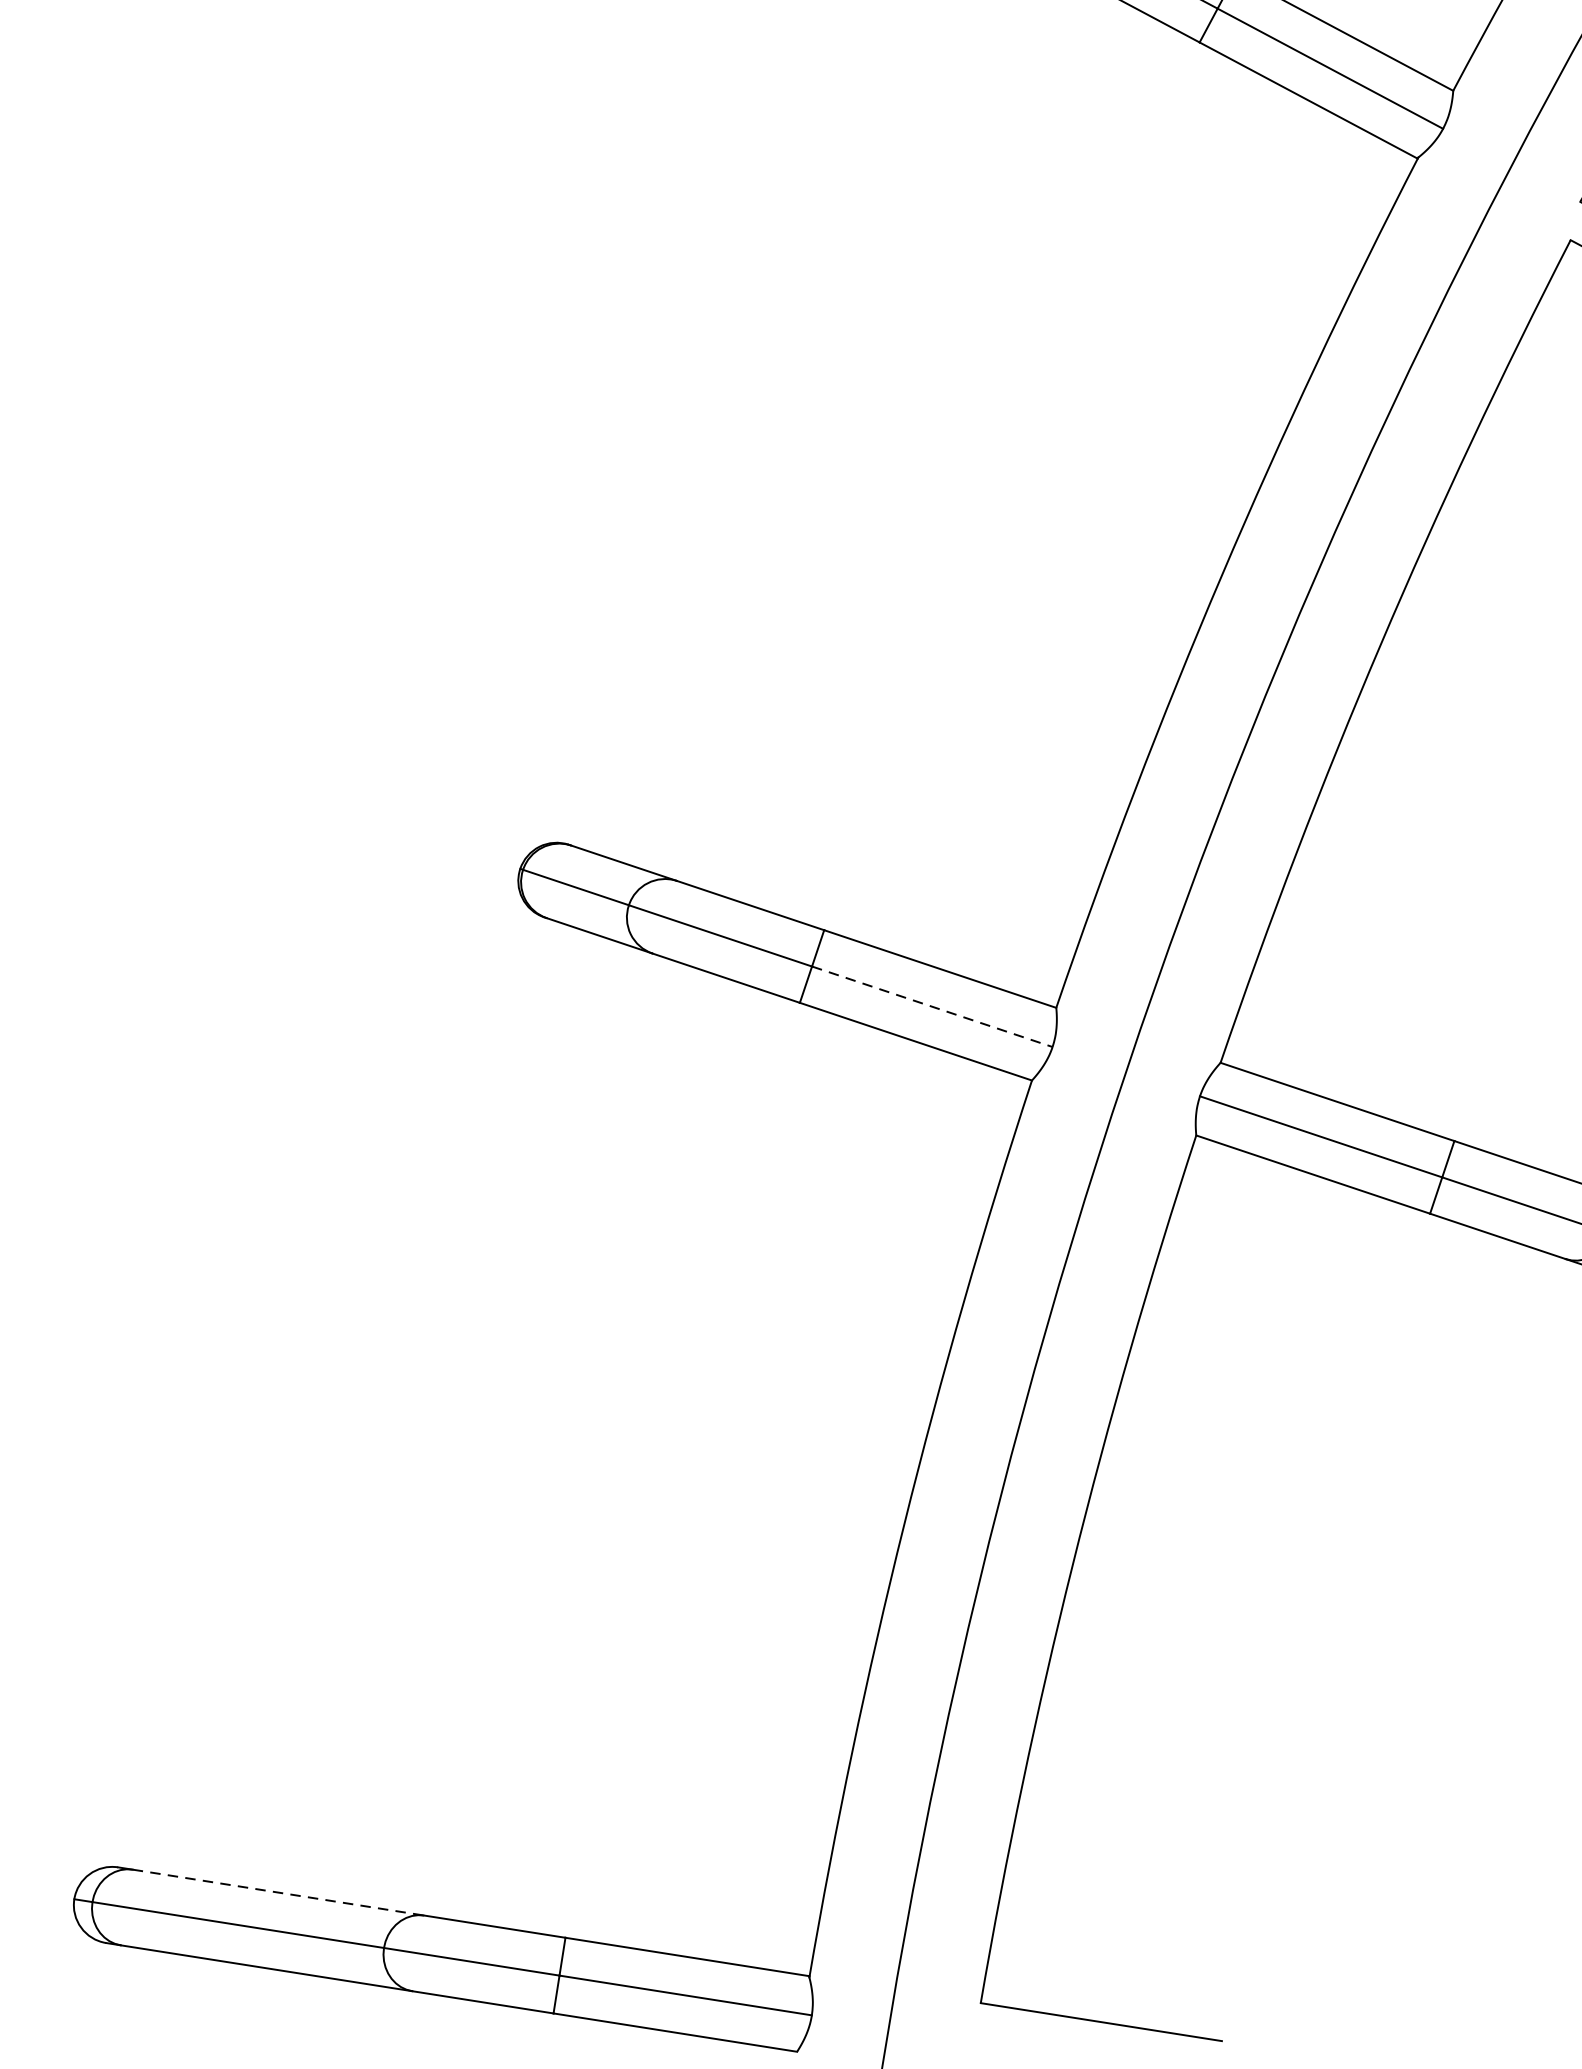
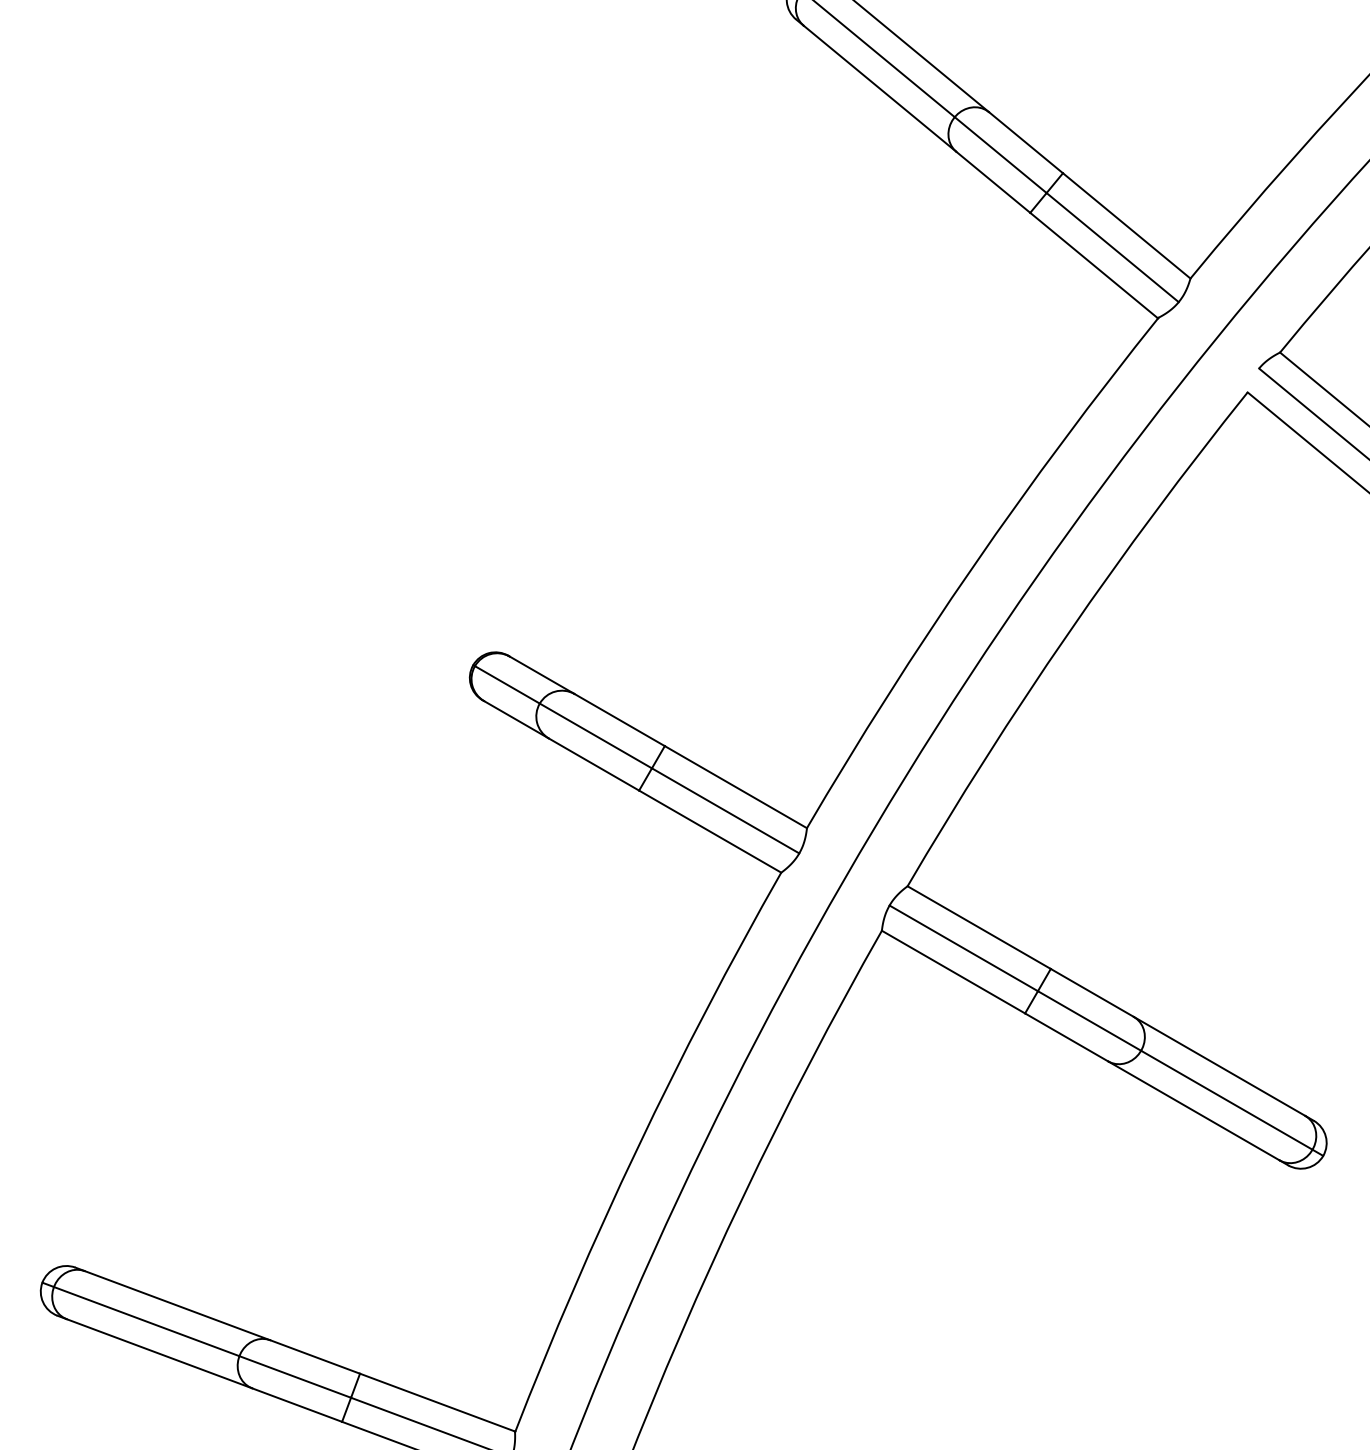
line: (933, 1007) -> (726, 811), dashed -> solid
line: (278, 1892) -> (177, 1305), dashed -> solid

